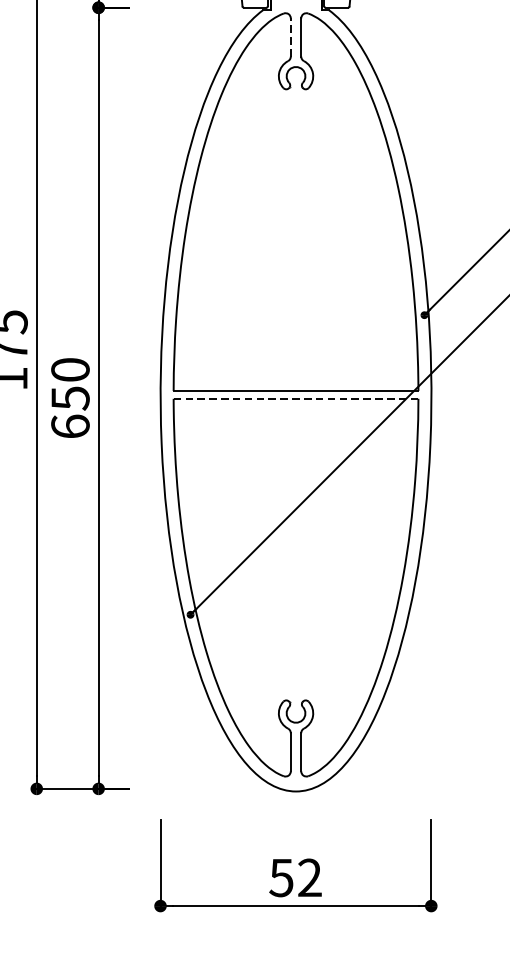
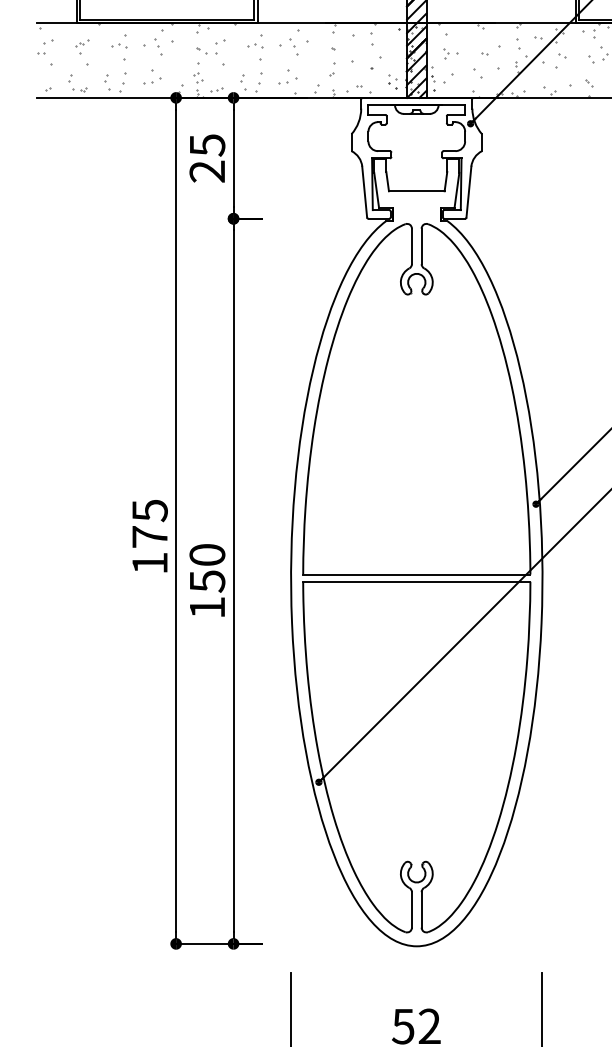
line: (290, 37) -> (411, 246), dashed -> solid
line: (295, 398) -> (416, 581), dashed -> solid
text: (70, 426) -> (207, 607), 650 -> 150

